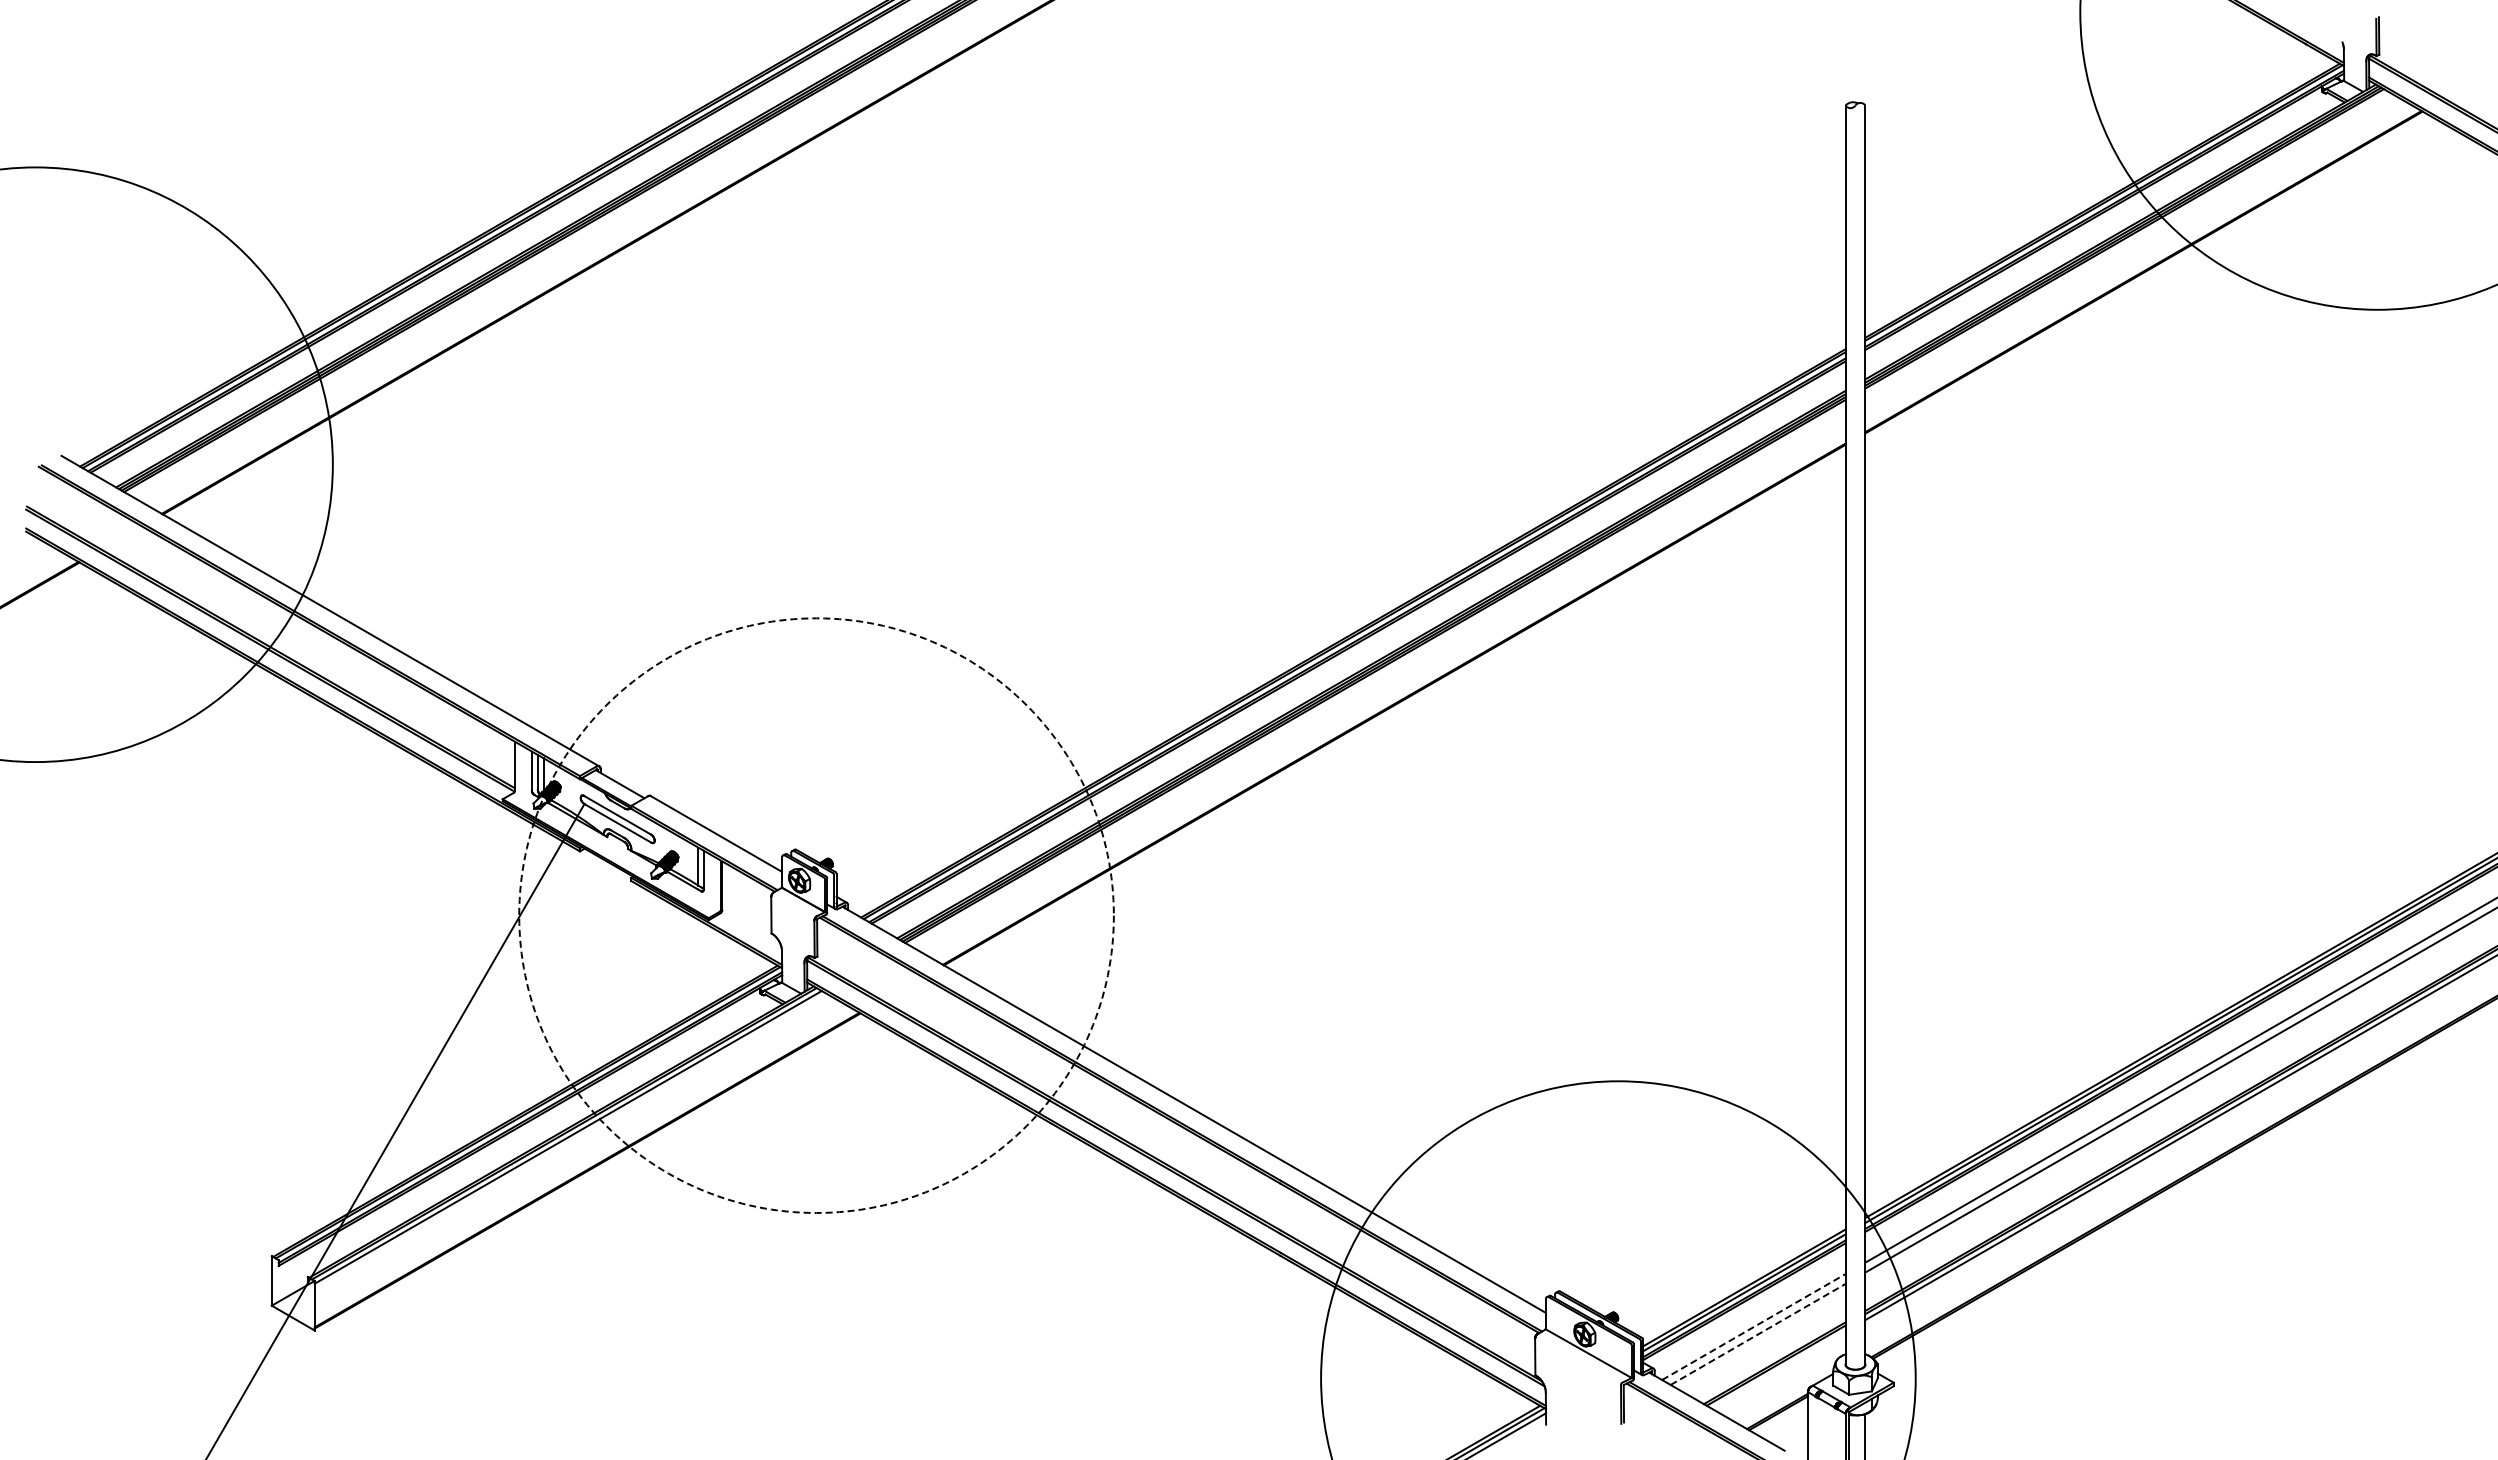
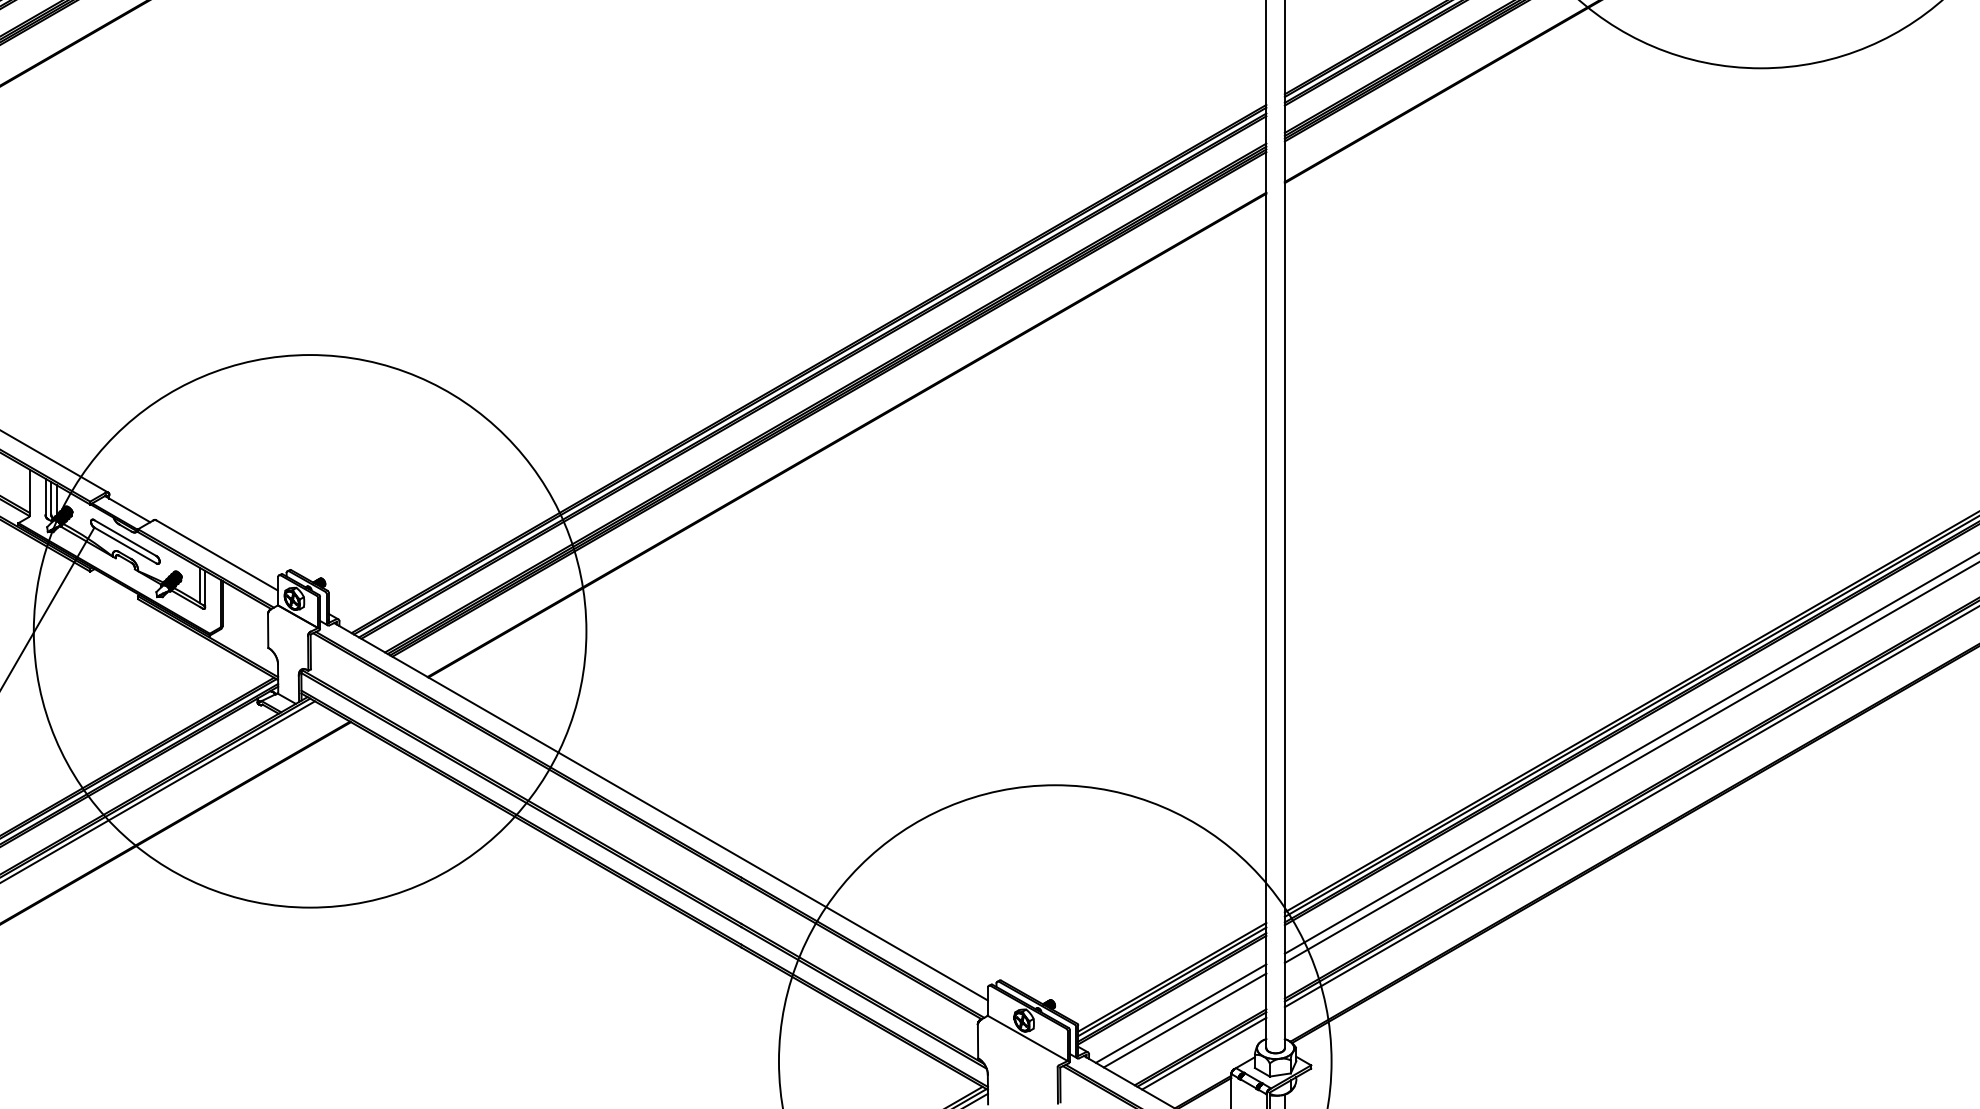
circle: (816, 915) -> (310, 631), dashed -> solid
line: (1753, 1327) -> (1180, 1014), dashed -> solid
line: (1758, 1334) -> (1185, 1020), dashed -> solid
line: (1778, 1369) -> (1204, 1053), added

